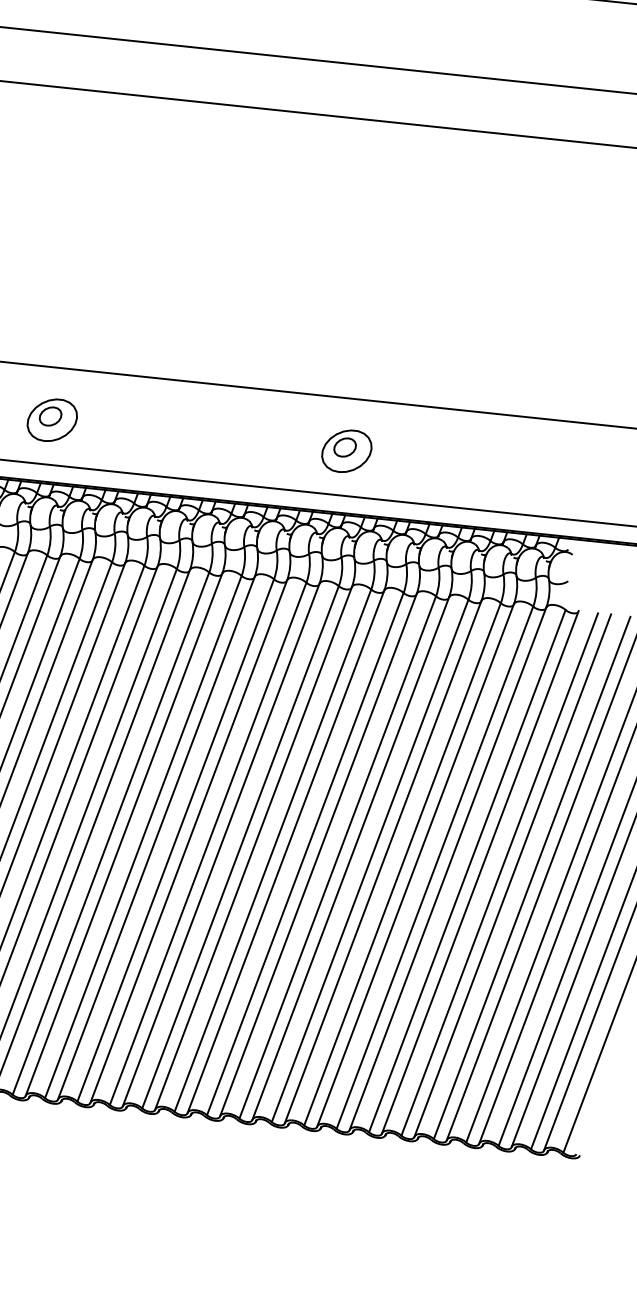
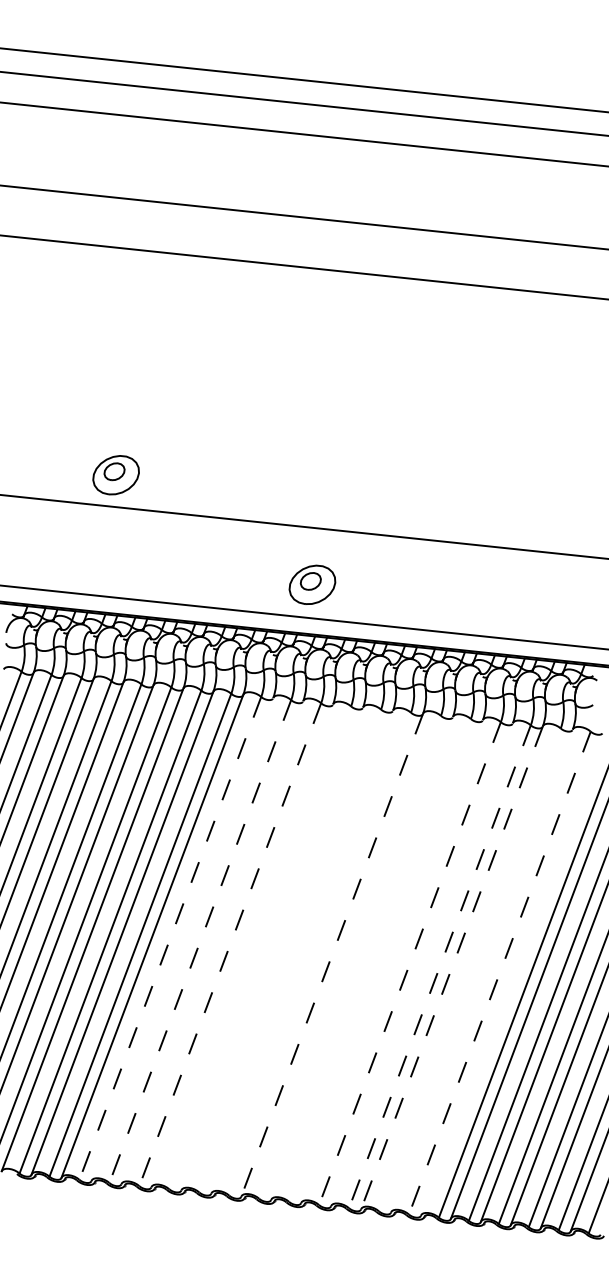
part: (51, 420) -> (115, 475), moved
part: (346, 450) -> (312, 584), moved
line: (111, 833) -> (170, 938), solid -> dashed
line: (124, 833) -> (182, 938), removed
line: (143, 836) -> (200, 941), solid -> dashed
line: (156, 838) -> (212, 942), removed
line: (176, 840) -> (230, 944), solid -> dashed
line: (188, 841) -> (242, 945), removed
line: (208, 843) -> (260, 947), removed
line: (221, 844) -> (272, 948), removed
line: (240, 846) -> (290, 950), removed
line: (253, 847) -> (302, 951), removed
line: (273, 849) -> (320, 953), removed
line: (286, 852) -> (332, 955), solid -> dashed
line: (304, 853) -> (349, 956), removed
line: (318, 854) -> (362, 957), removed
line: (337, 857) -> (379, 960), removed
line: (351, 857) -> (392, 960), removed
line: (369, 860) -> (409, 963), solid -> dashed
line: (382, 861) -> (421, 964), removed
line: (402, 864) -> (439, 966), solid -> dashed
line: (416, 865) -> (452, 967), solid -> dashed
line: (434, 867) -> (469, 969), removed
line: (447, 868) -> (481, 970), removed
line: (466, 871) -> (499, 973), solid -> dashed
line: (479, 871) -> (511, 973), removed

